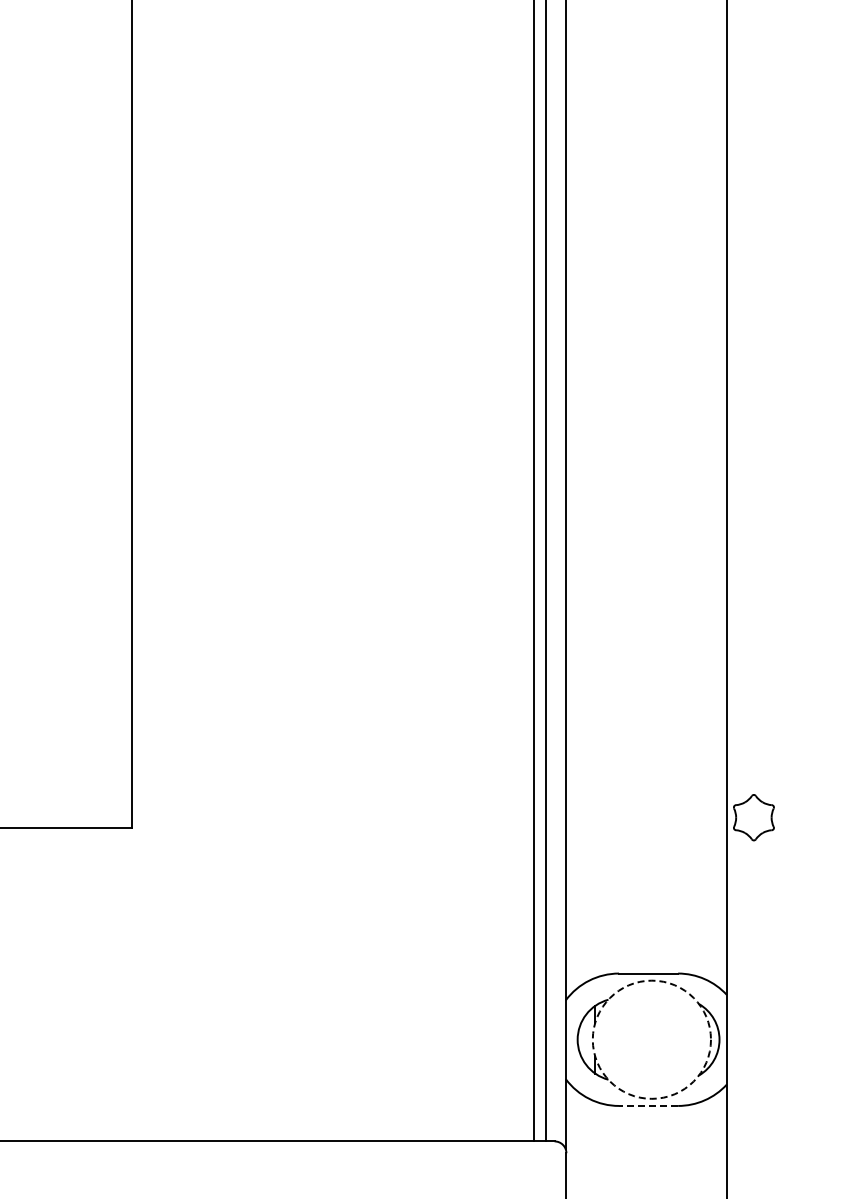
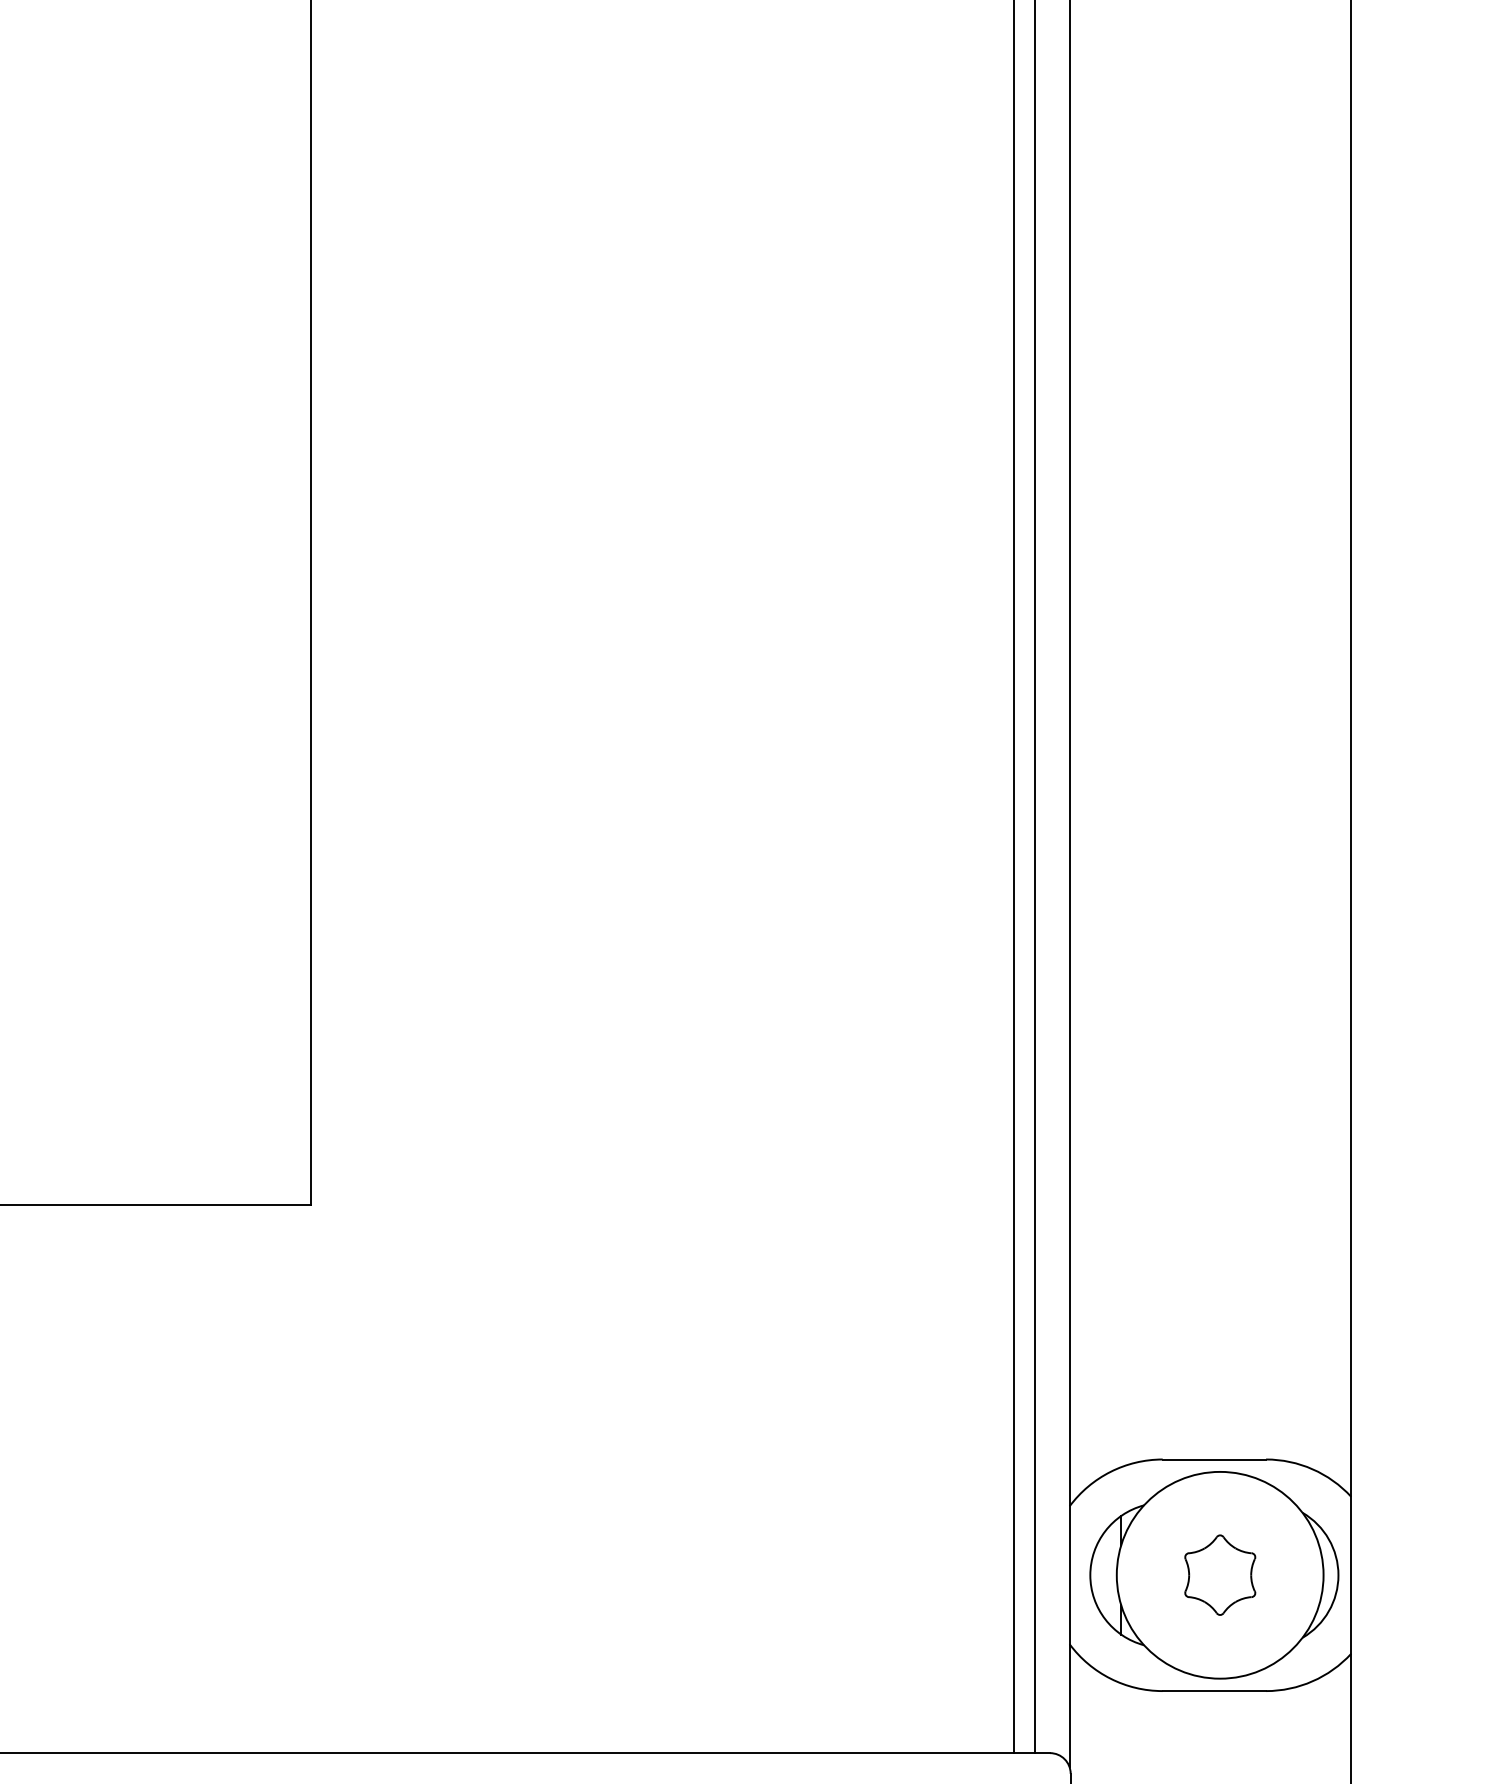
part: (753, 817) -> (1219, 1574), moved
circle: (651, 1039) -> (1219, 1574), dashed -> solid
line: (648, 1105) -> (1214, 1690), dashed -> solid

